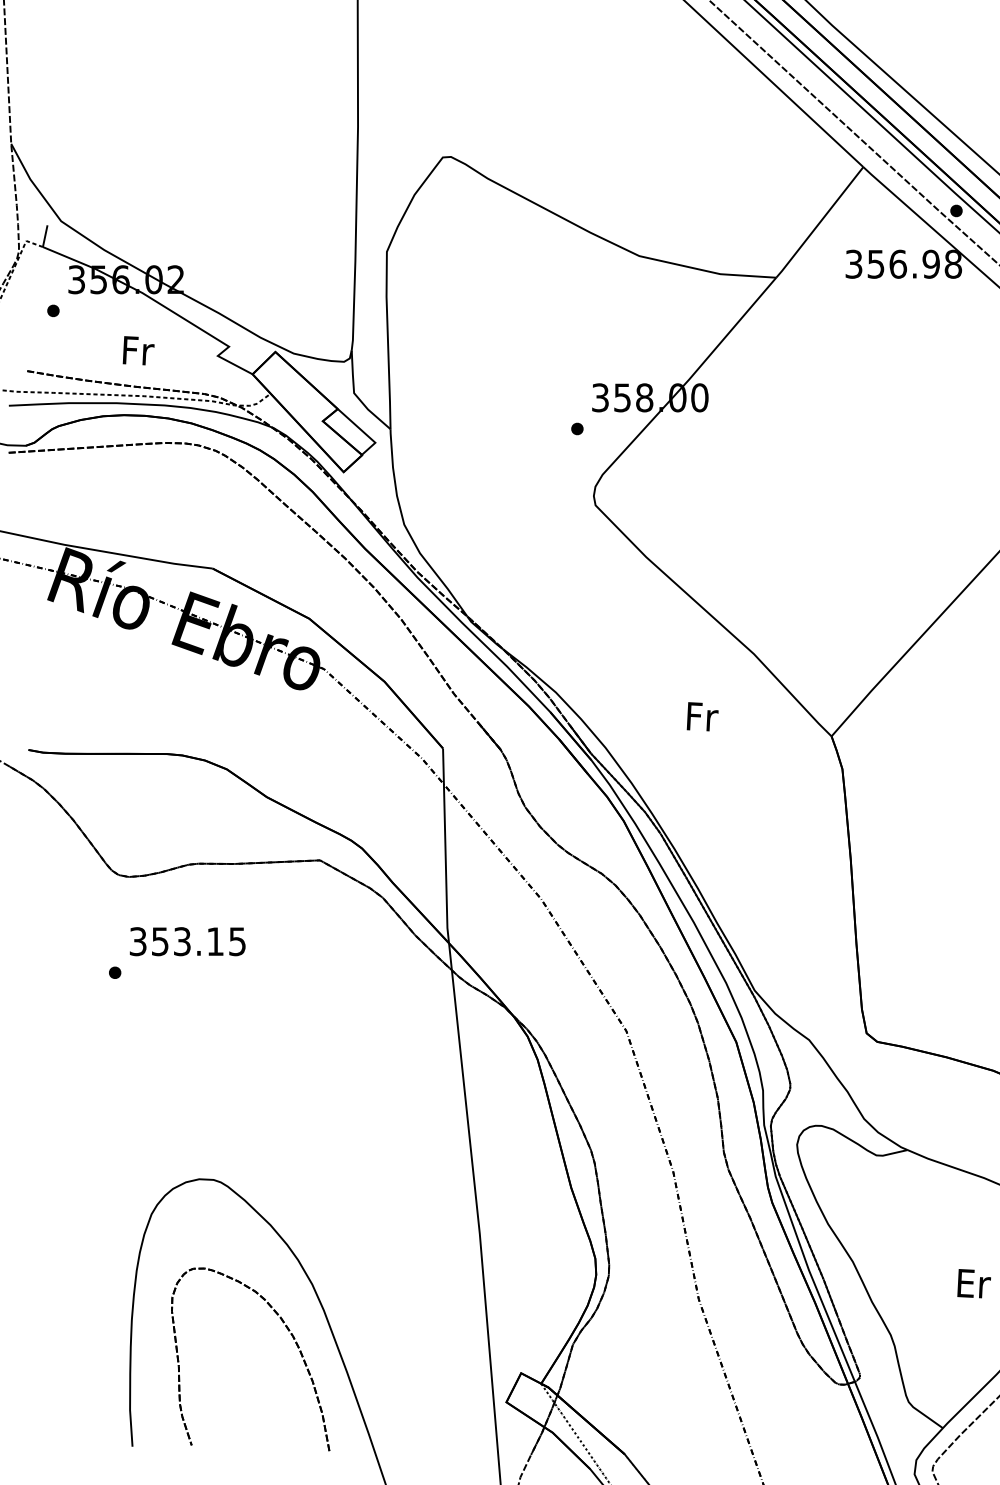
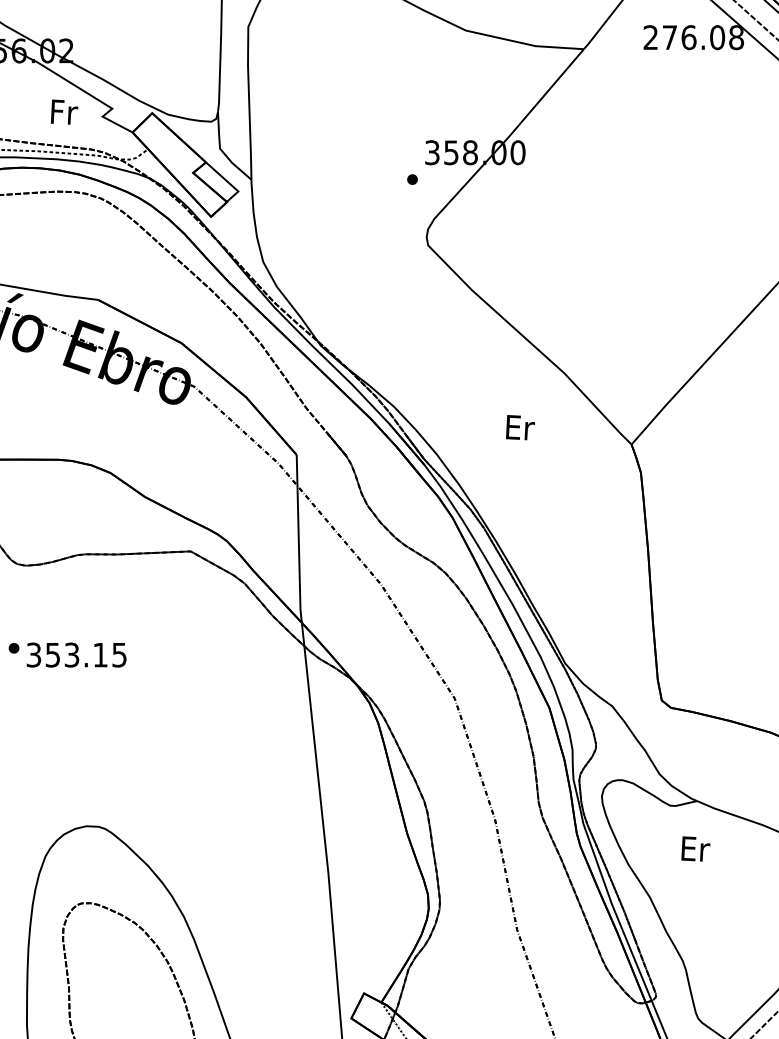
text: (892, 263) -> (684, 36), 356.98 -> 276.08
text: (138, 350) -> (64, 111), moved
text: (702, 716) -> (520, 427), Fr -> Er
text: (187, 941) -> (76, 654), moved
text: (973, 1283) -> (695, 848), moved

